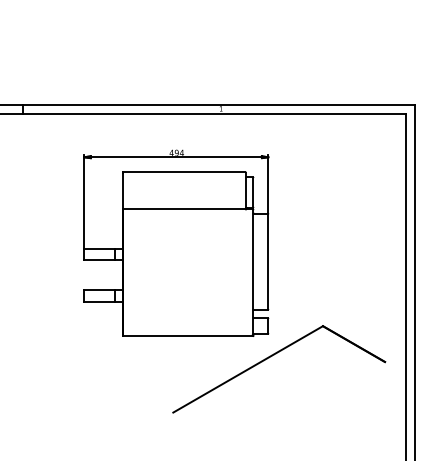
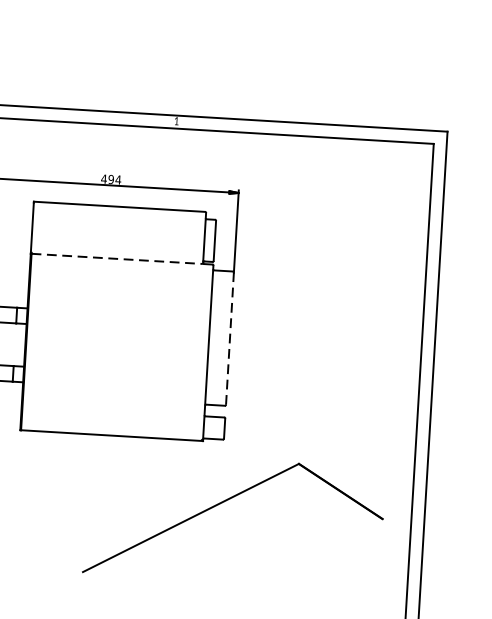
line: (184, 209) -> (117, 258), solid -> dashed
line: (268, 261) -> (230, 338), solid -> dashed
part: (272, 356) -> (226, 502), moved

